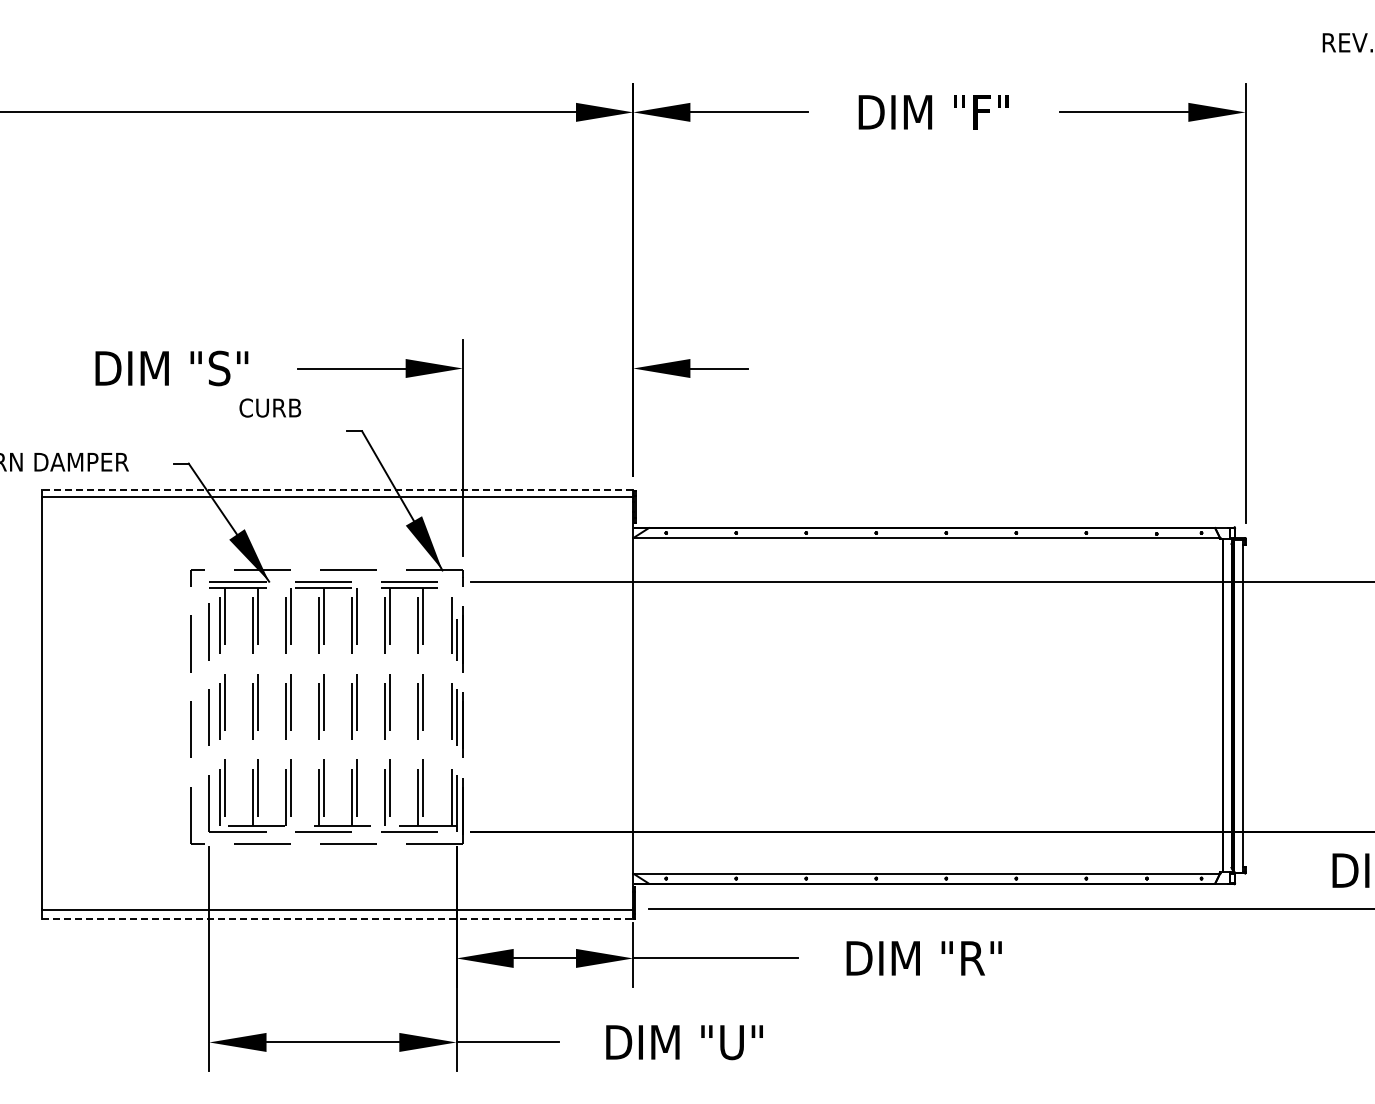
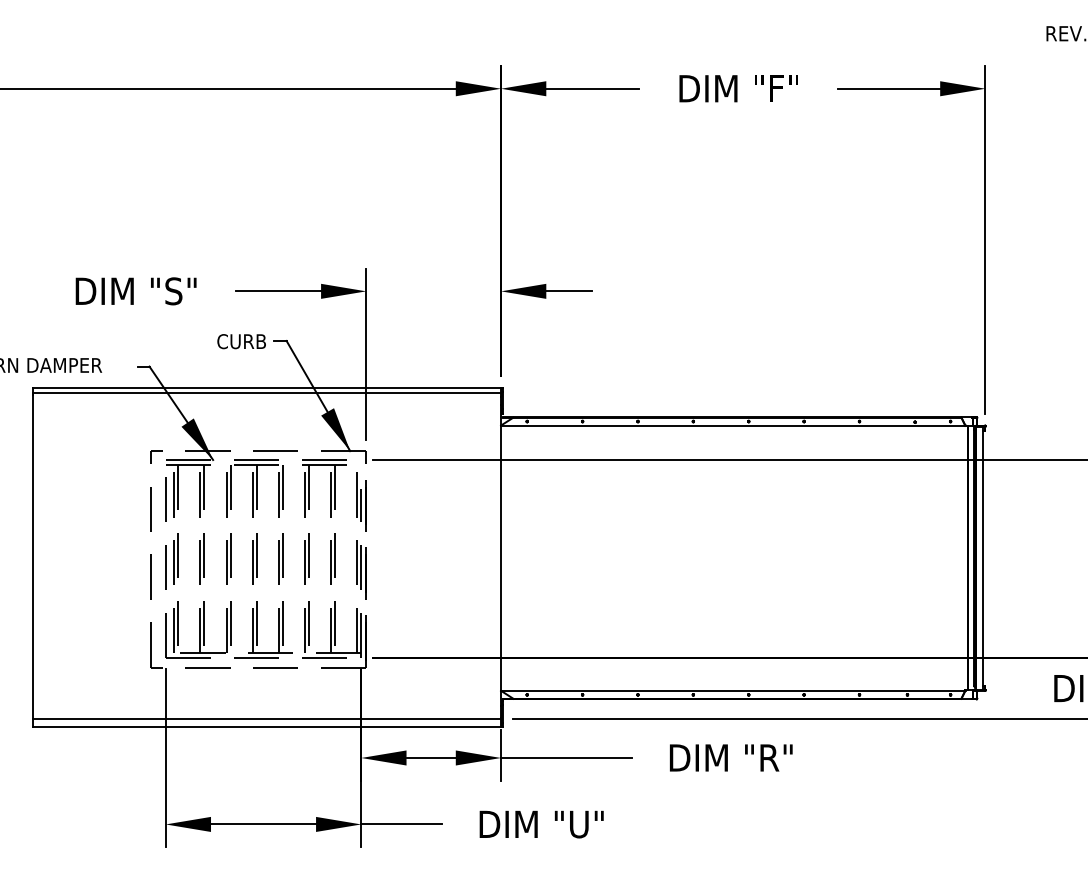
text: (270, 407) -> (241, 341), moved
line: (337, 490) -> (267, 387), dashed -> solid
line: (337, 918) -> (267, 726), dashed -> solid

